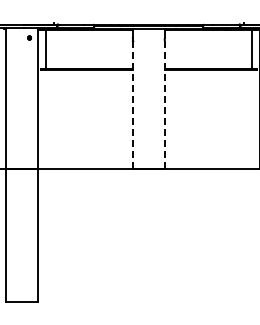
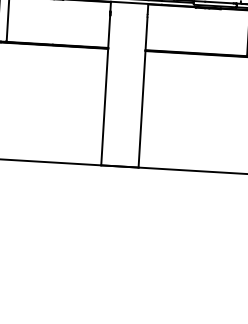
line: (164, 104) -> (142, 91), dashed -> solid
line: (132, 105) -> (105, 90), dashed -> solid

